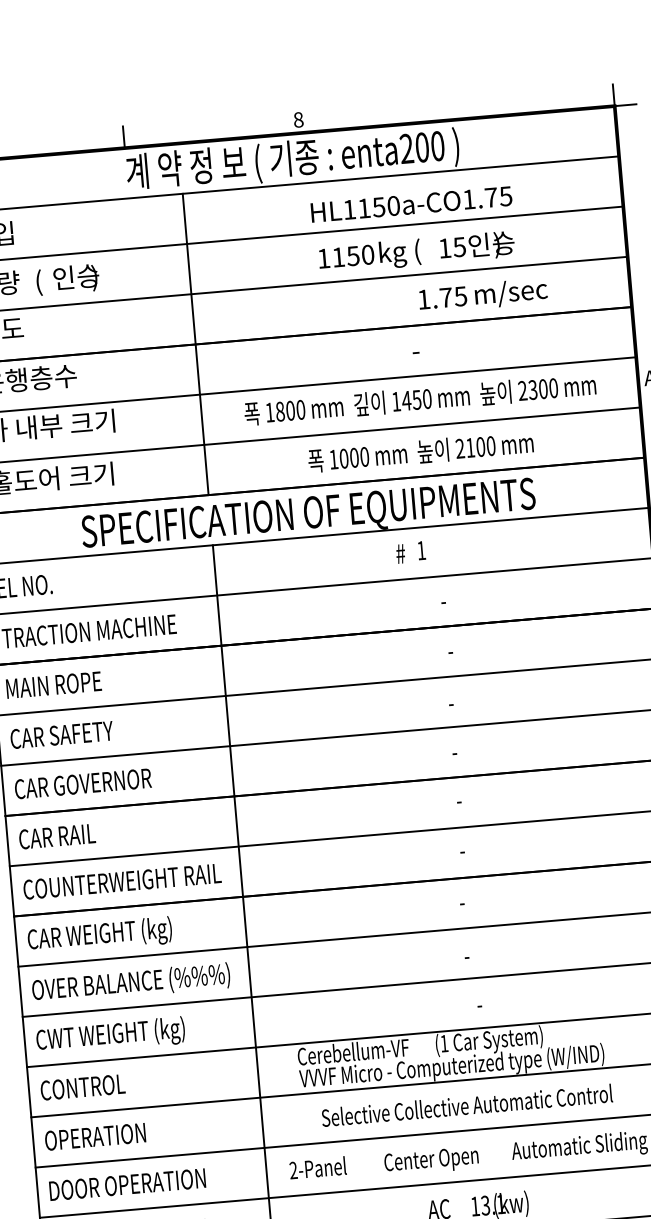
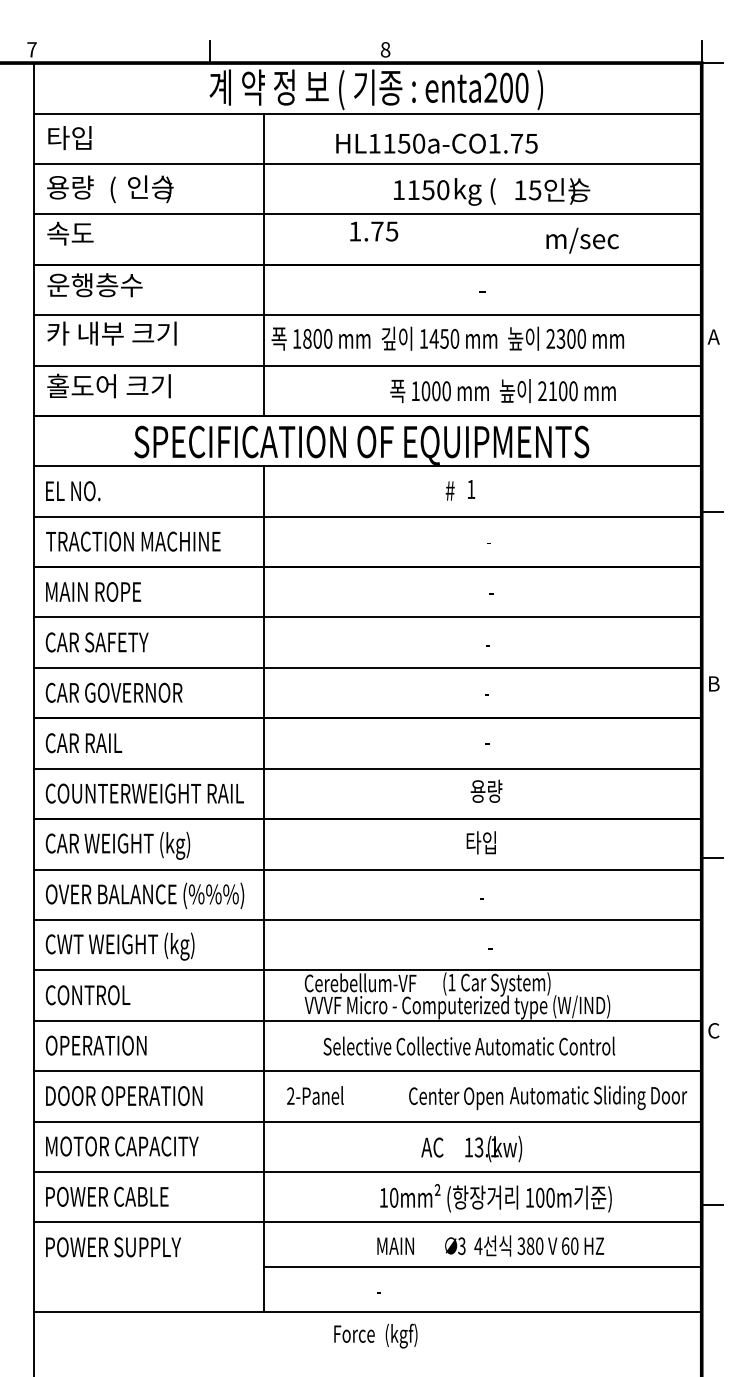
text: (411, 204) -> (436, 143), moved
text: (443, 297) -> (374, 231), moved
text: (419, 399) -> (447, 338), moved
text: (420, 451) -> (502, 390), moved
text: (462, 849) -> (486, 790), - -> 용량
text: (460, 901) -> (480, 842), - -> 타입
text: (431, 1161) -> (456, 1098), moved

